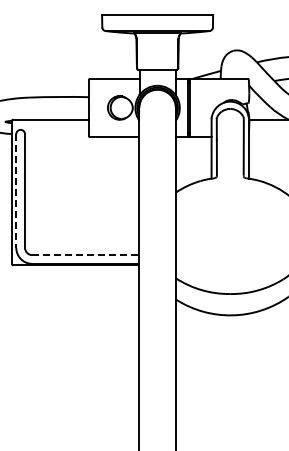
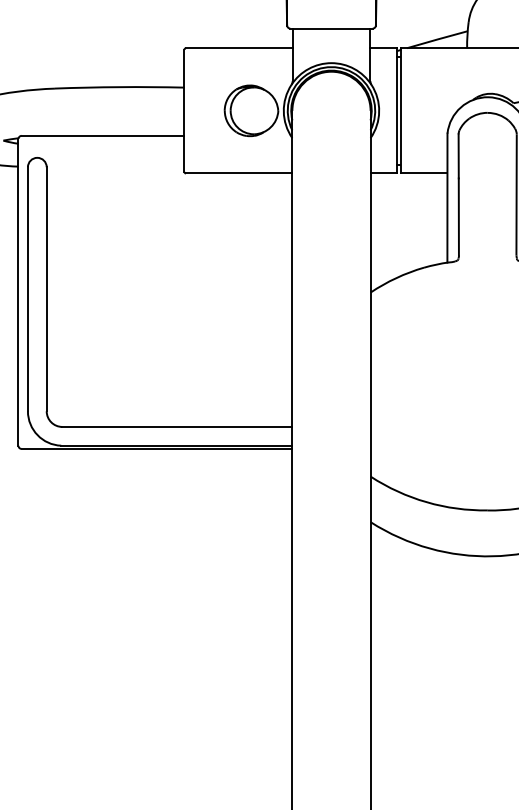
line: (16, 191) -> (28, 290), dashed -> solid
line: (85, 255) -> (176, 427), dashed -> solid

